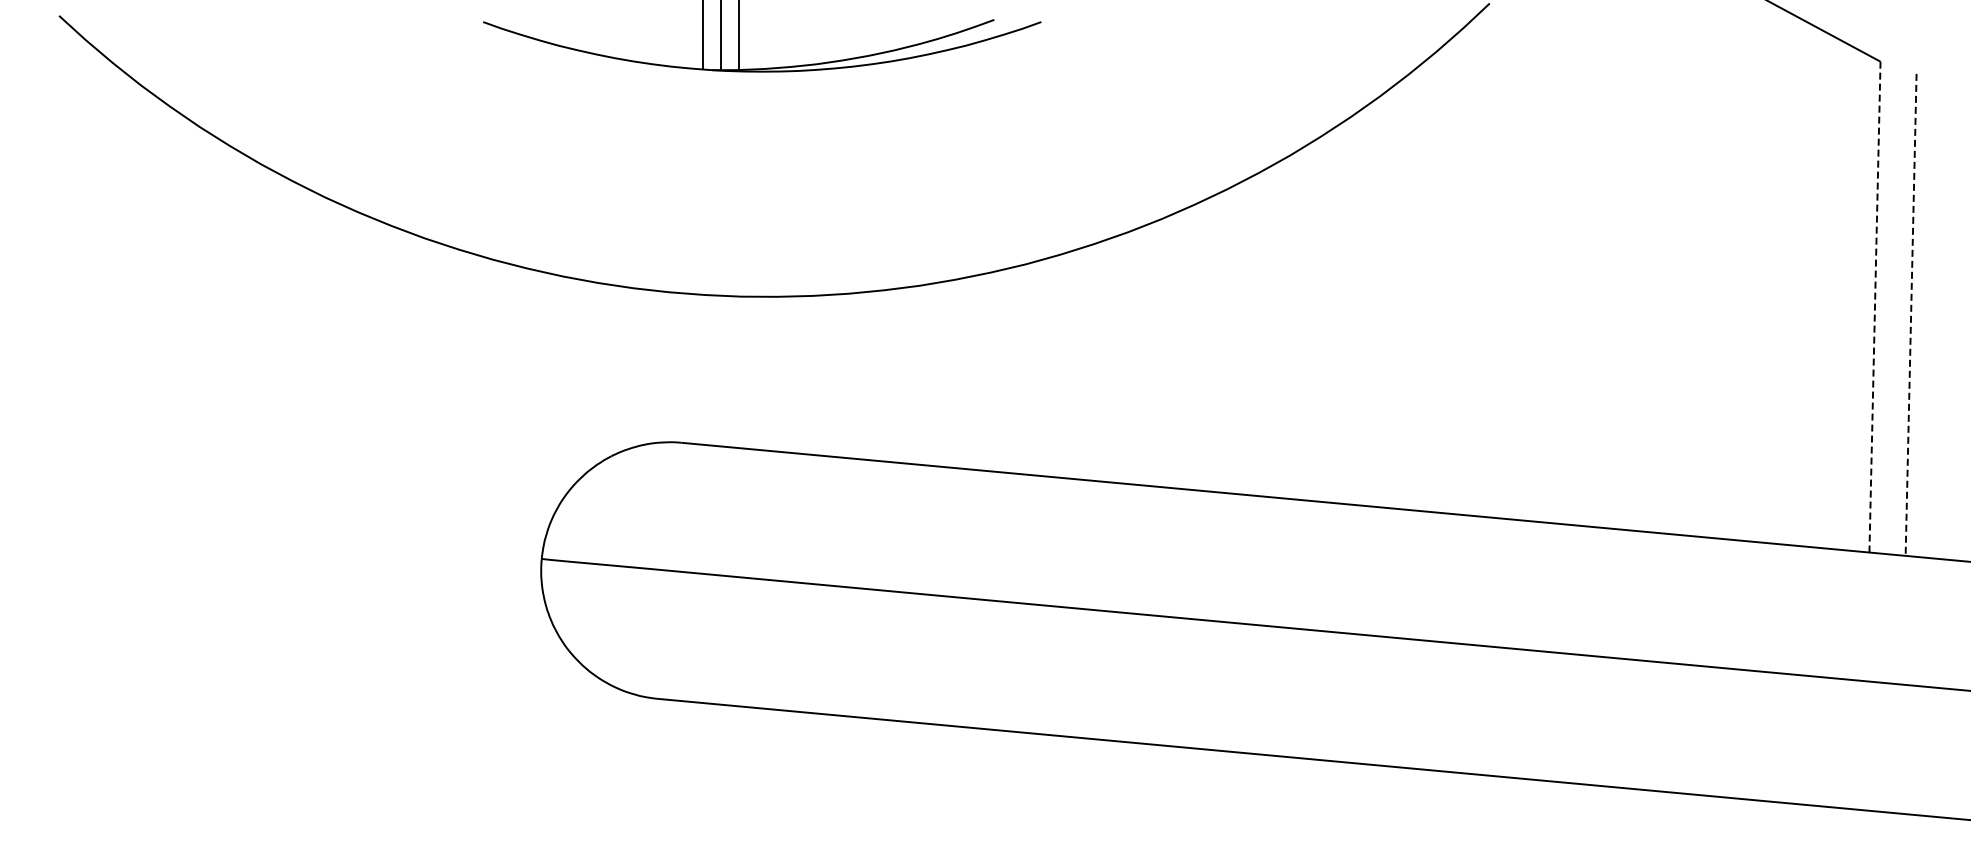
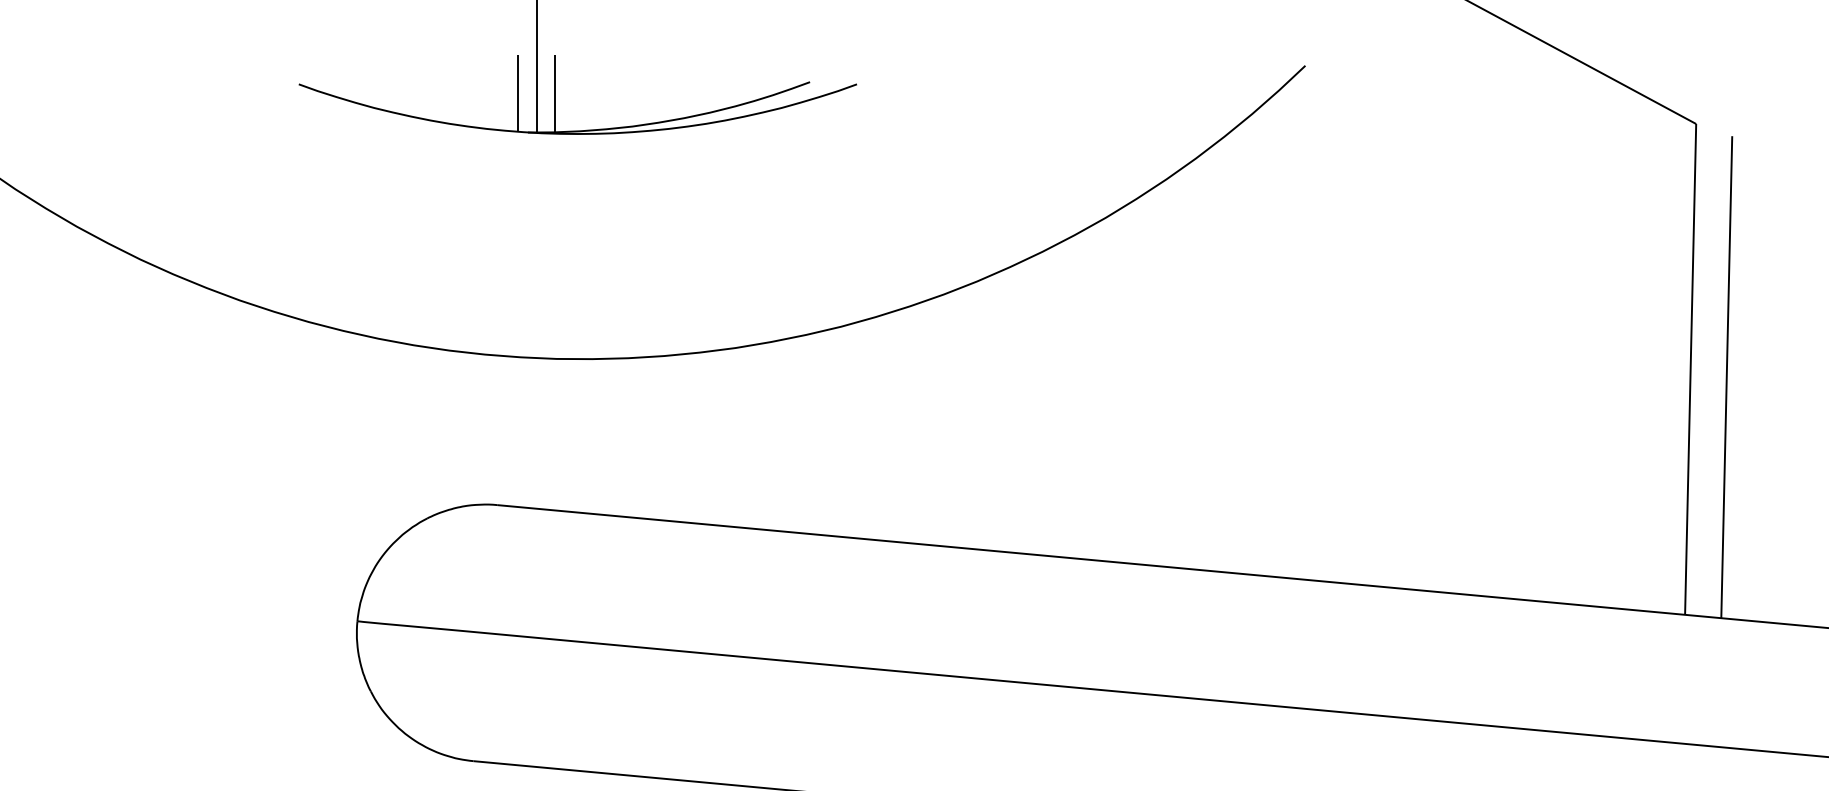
line: (1874, 306) -> (1690, 368), dashed -> solid
line: (1911, 315) -> (1727, 377), dashed -> solid

